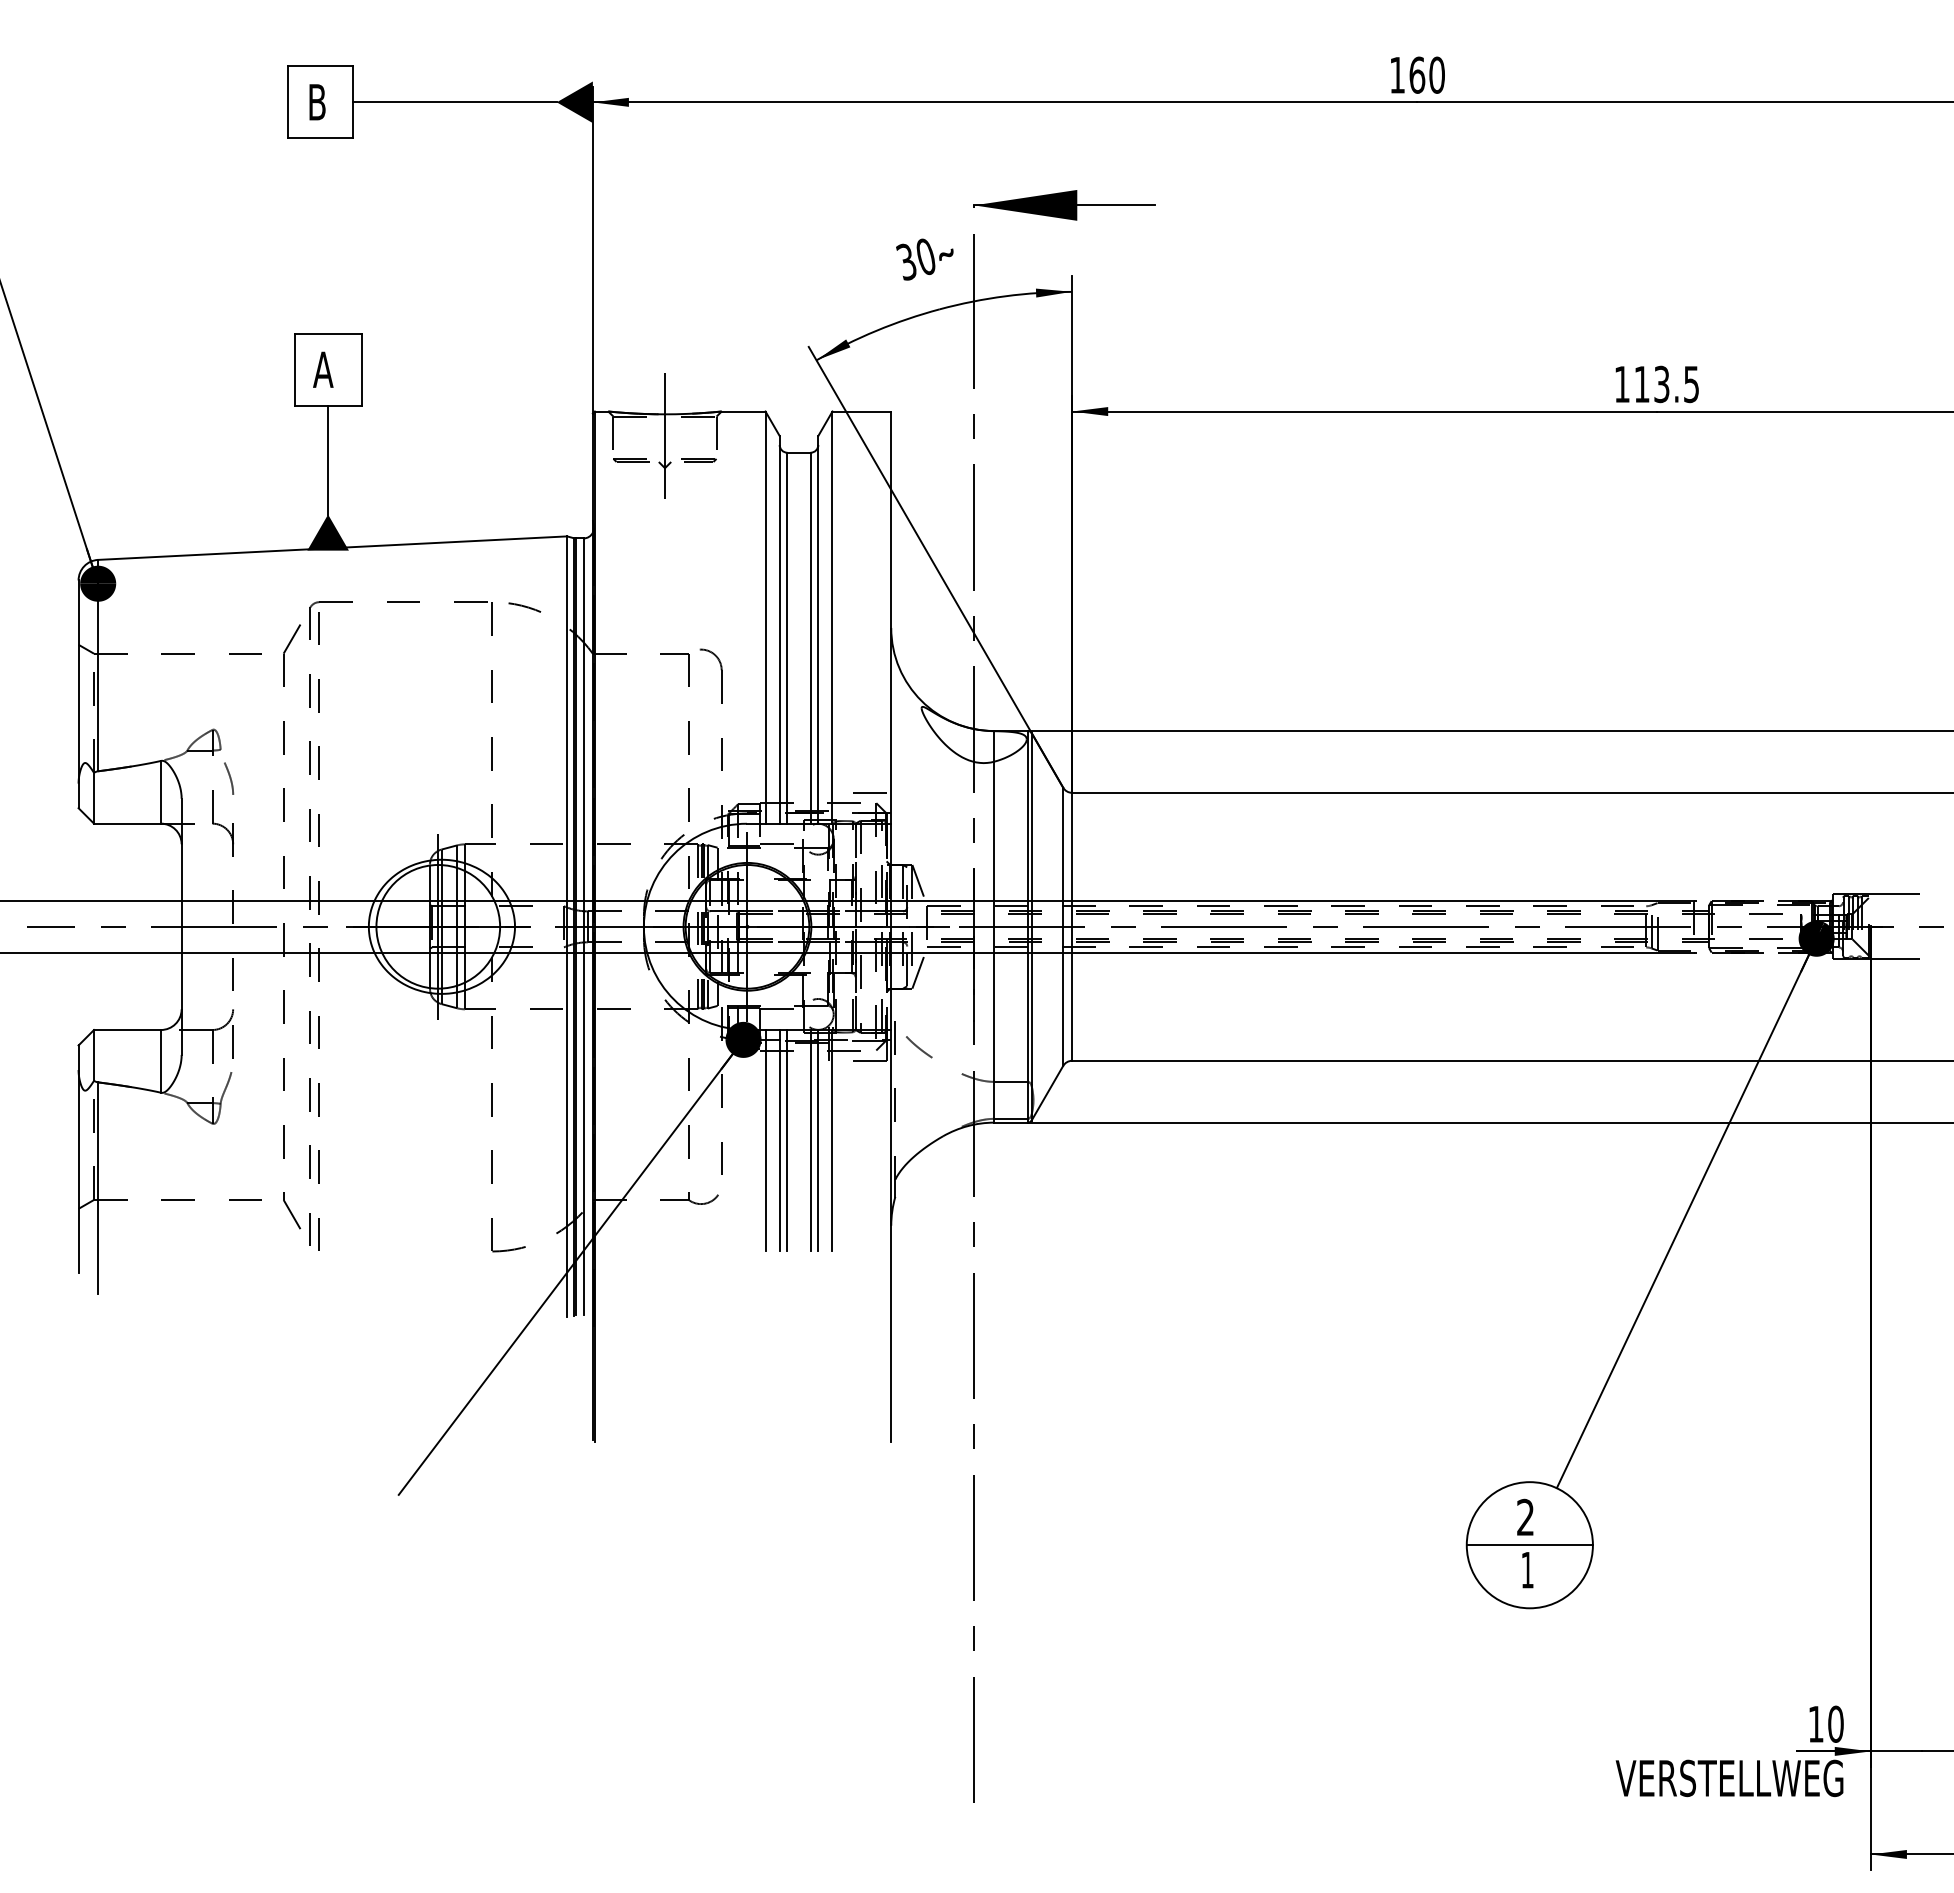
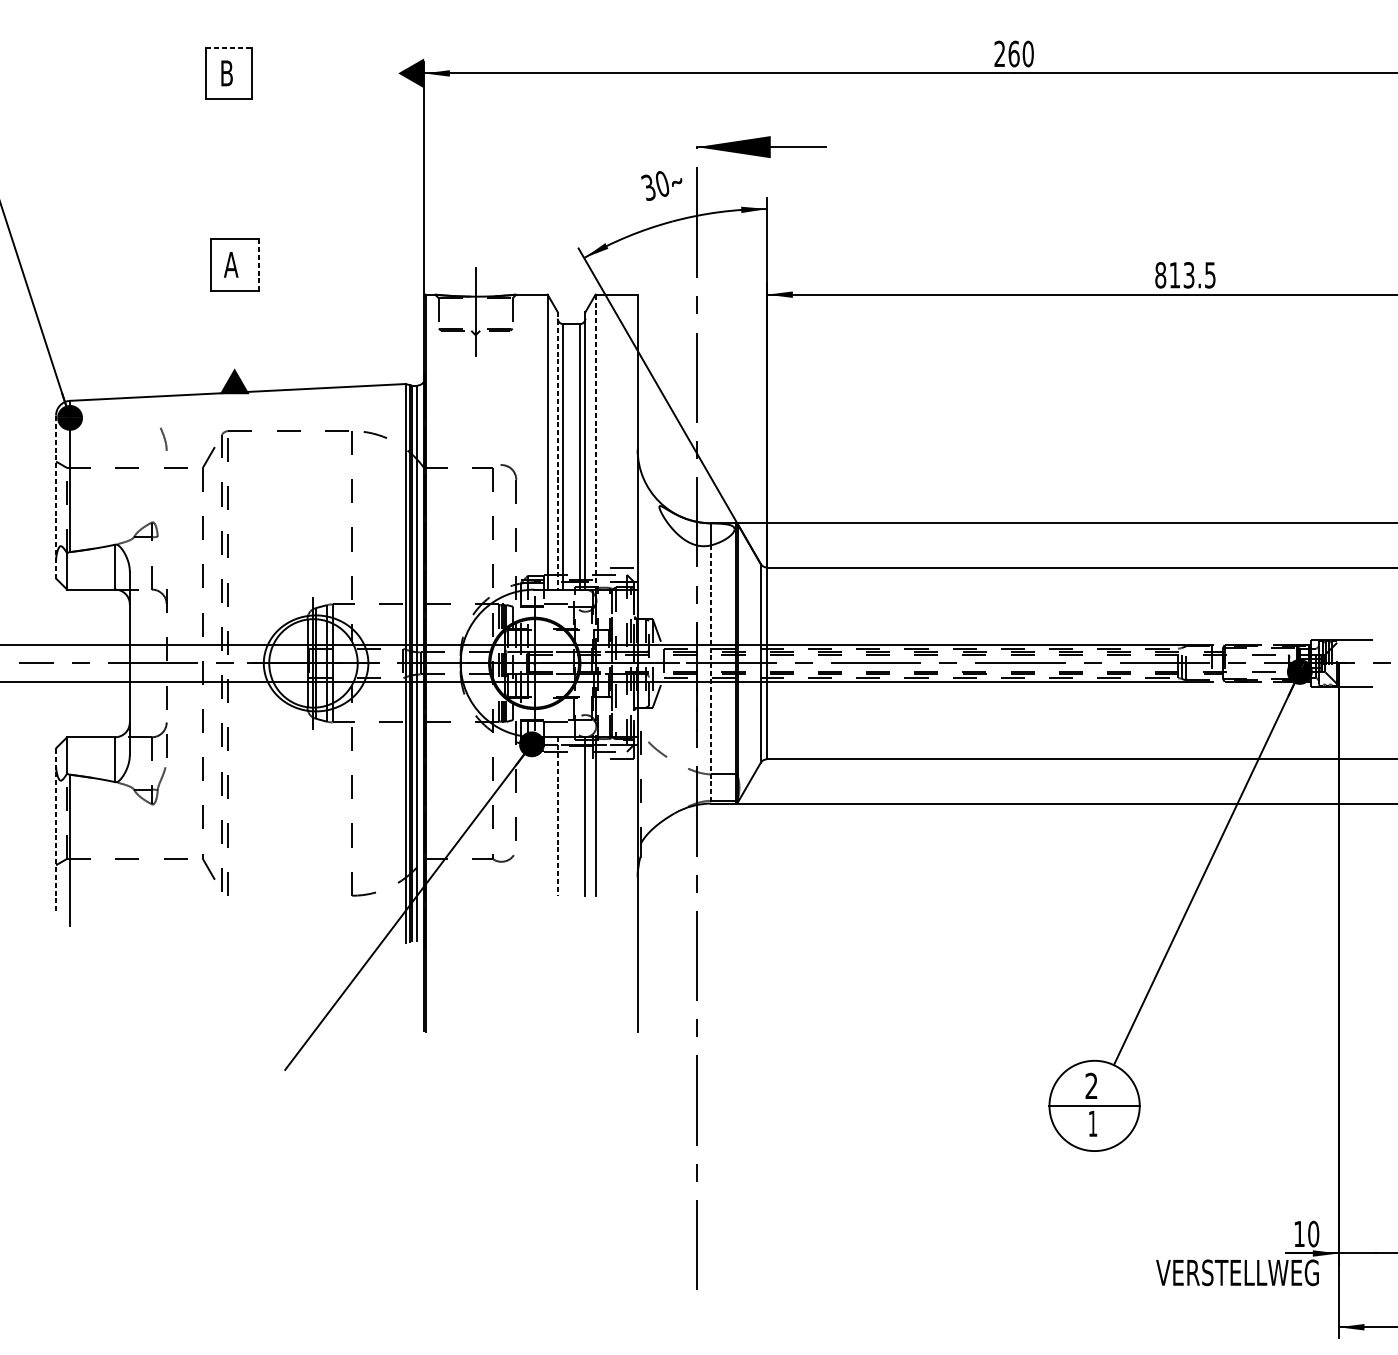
line: (321, 66) -> (229, 47), solid -> dashed
text: (1397, 74) -> (999, 53), 160 -> 260
line: (454, 102) -> (325, 73), removed
line: (361, 370) -> (258, 265), solid -> dashed
text: (1622, 384) -> (1160, 275), 113.5 -> 813.5
line: (328, 459) -> (234, 329), removed
line: (832, 618) -> (595, 442), solid -> dashed
line: (779, 629) -> (557, 450), solid -> dashed
line: (78, 694) -> (56, 497), solid -> dashed
curve: (229, 778) -> (164, 439), moved
line: (994, 942) -> (711, 674), solid -> dashed
line: (765, 1140) -> (547, 816), removed
line: (779, 1140) -> (557, 816), solid -> dashed
line: (787, 1140) -> (563, 816), removed
line: (810, 1140) -> (579, 816), removed
line: (78, 1159) -> (56, 829), solid -> dashed

